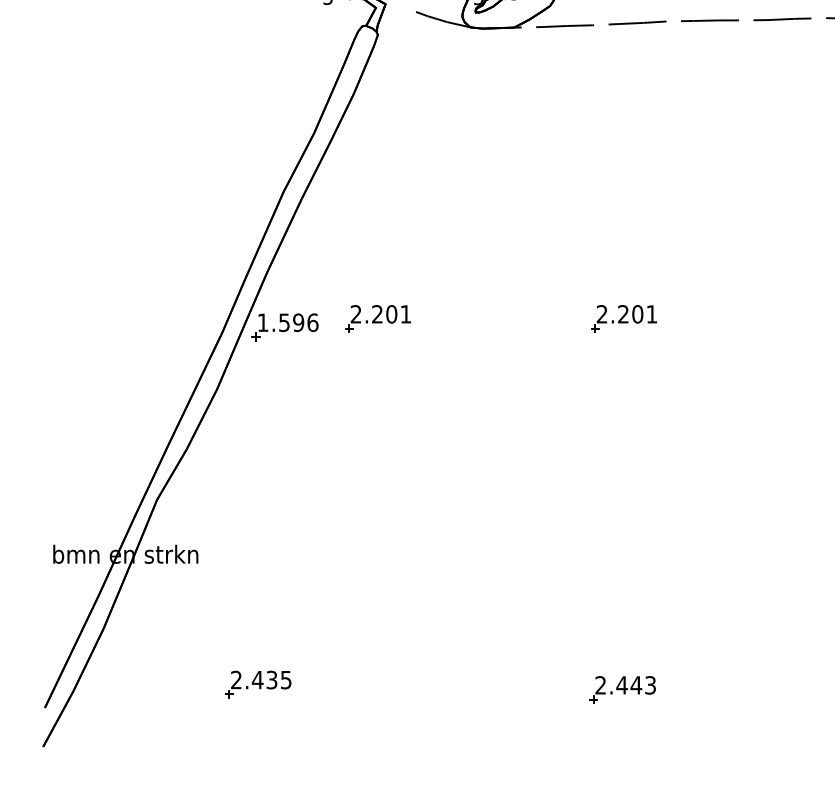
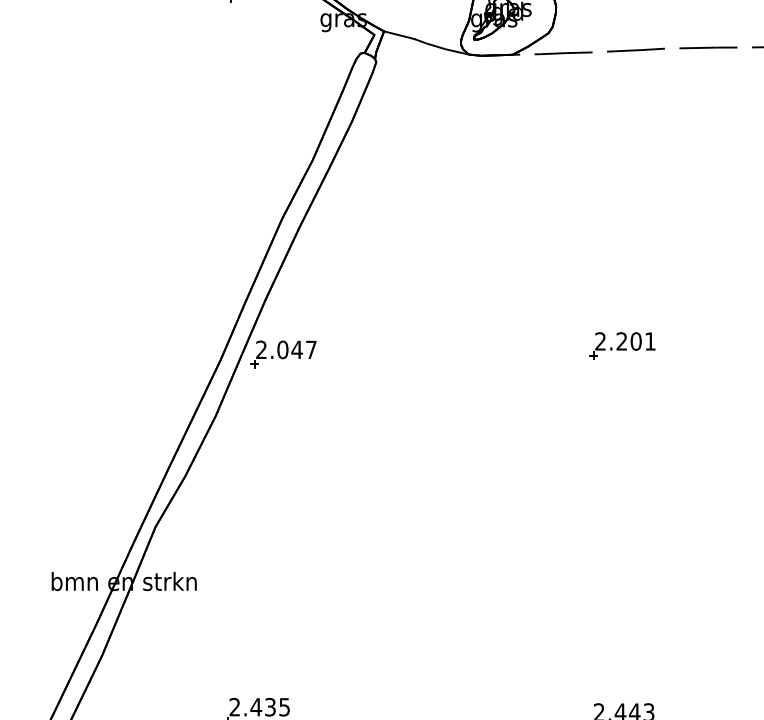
line: (400, 7) -> (398, 34), added
part: (377, 318) -> (375, 345), removed
text: (287, 322) -> (285, 349), 1.596 -> 2.047

